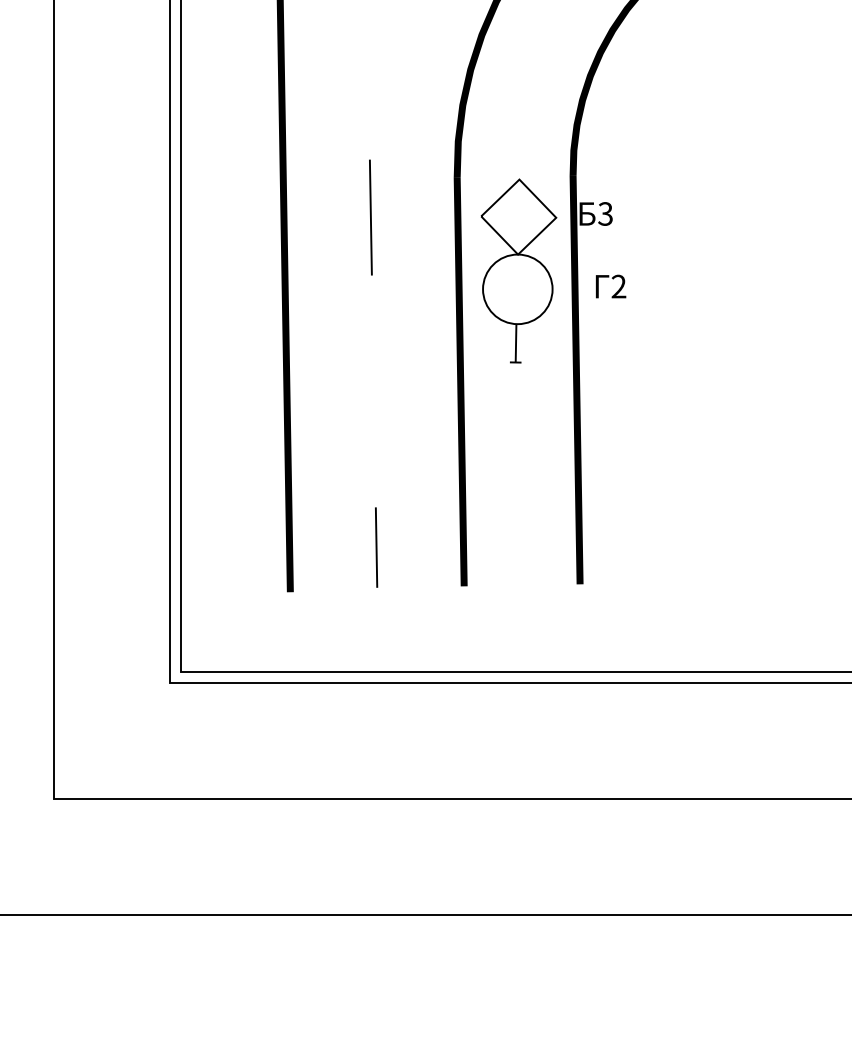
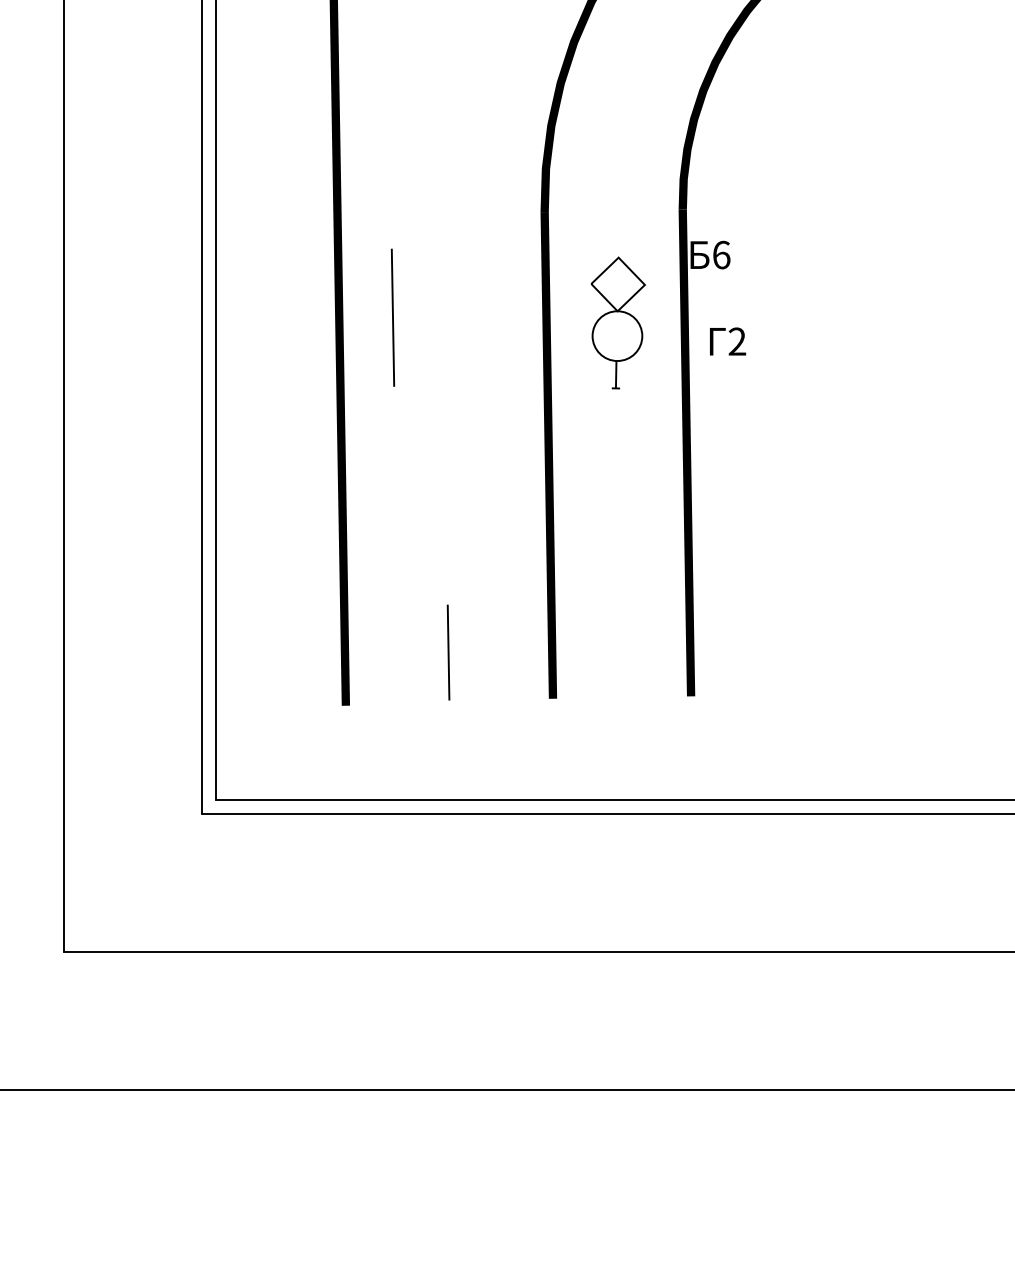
text: (605, 213) -> (721, 254), 3 -> 6
line: (370, 217) -> (392, 317), moved
part: (518, 270) -> (617, 322), size x0.6

